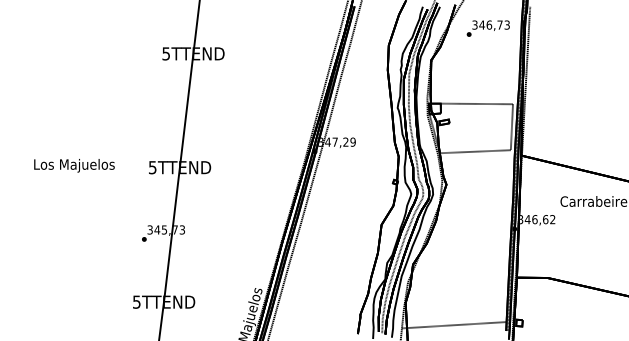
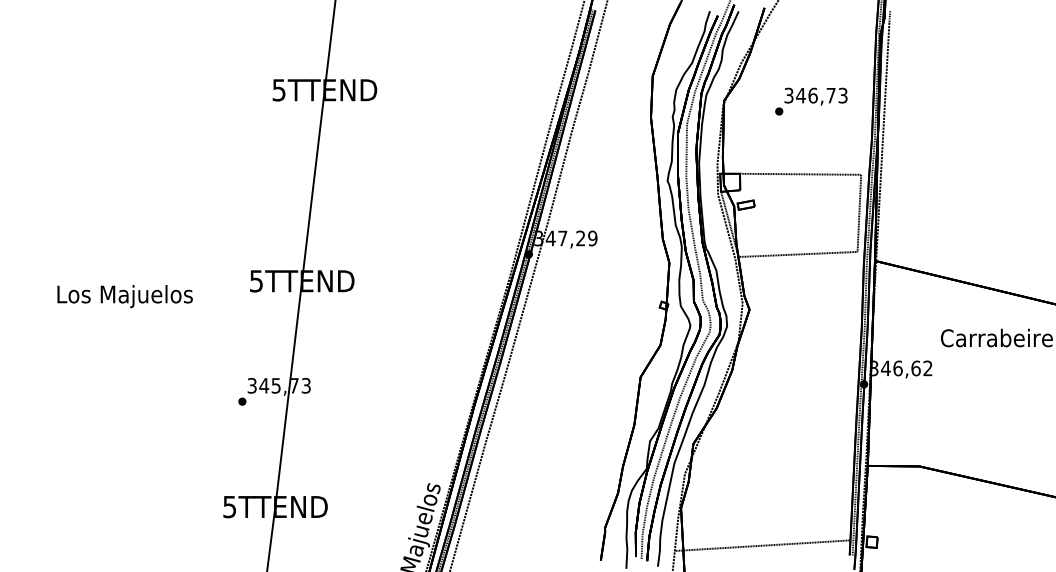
text: (487, 28) -> (809, 101), moved
text: (74, 165) -> (125, 296), moved

